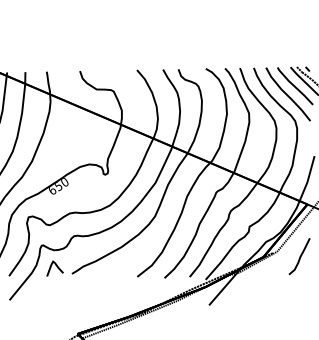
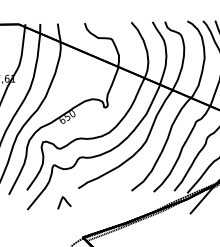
curve: (56, 266) -> (65, 201), moved

